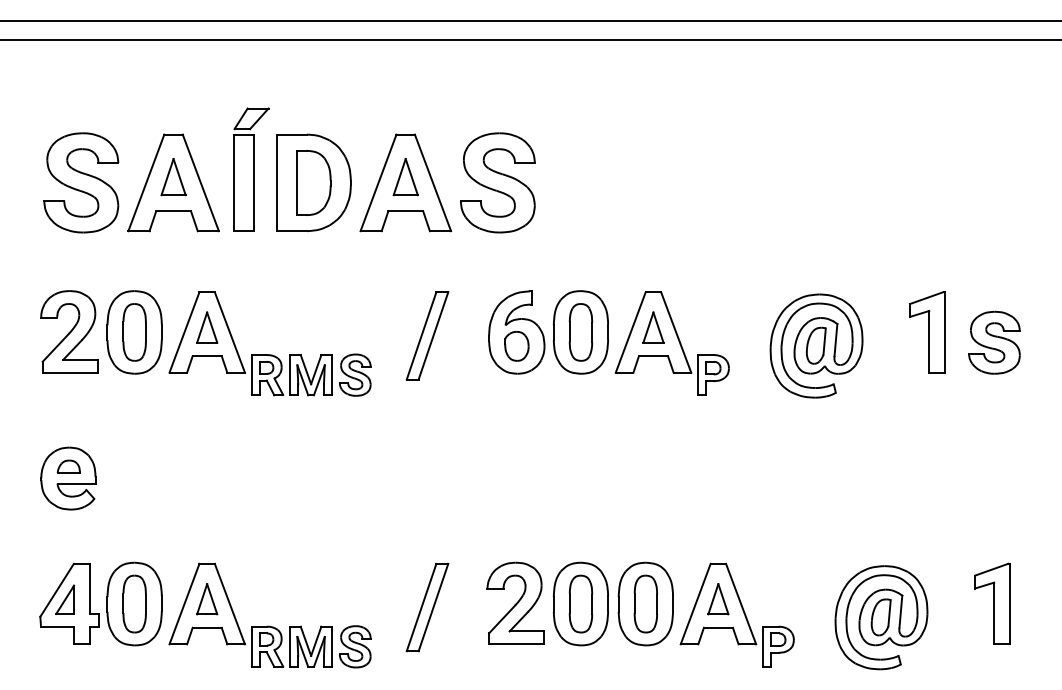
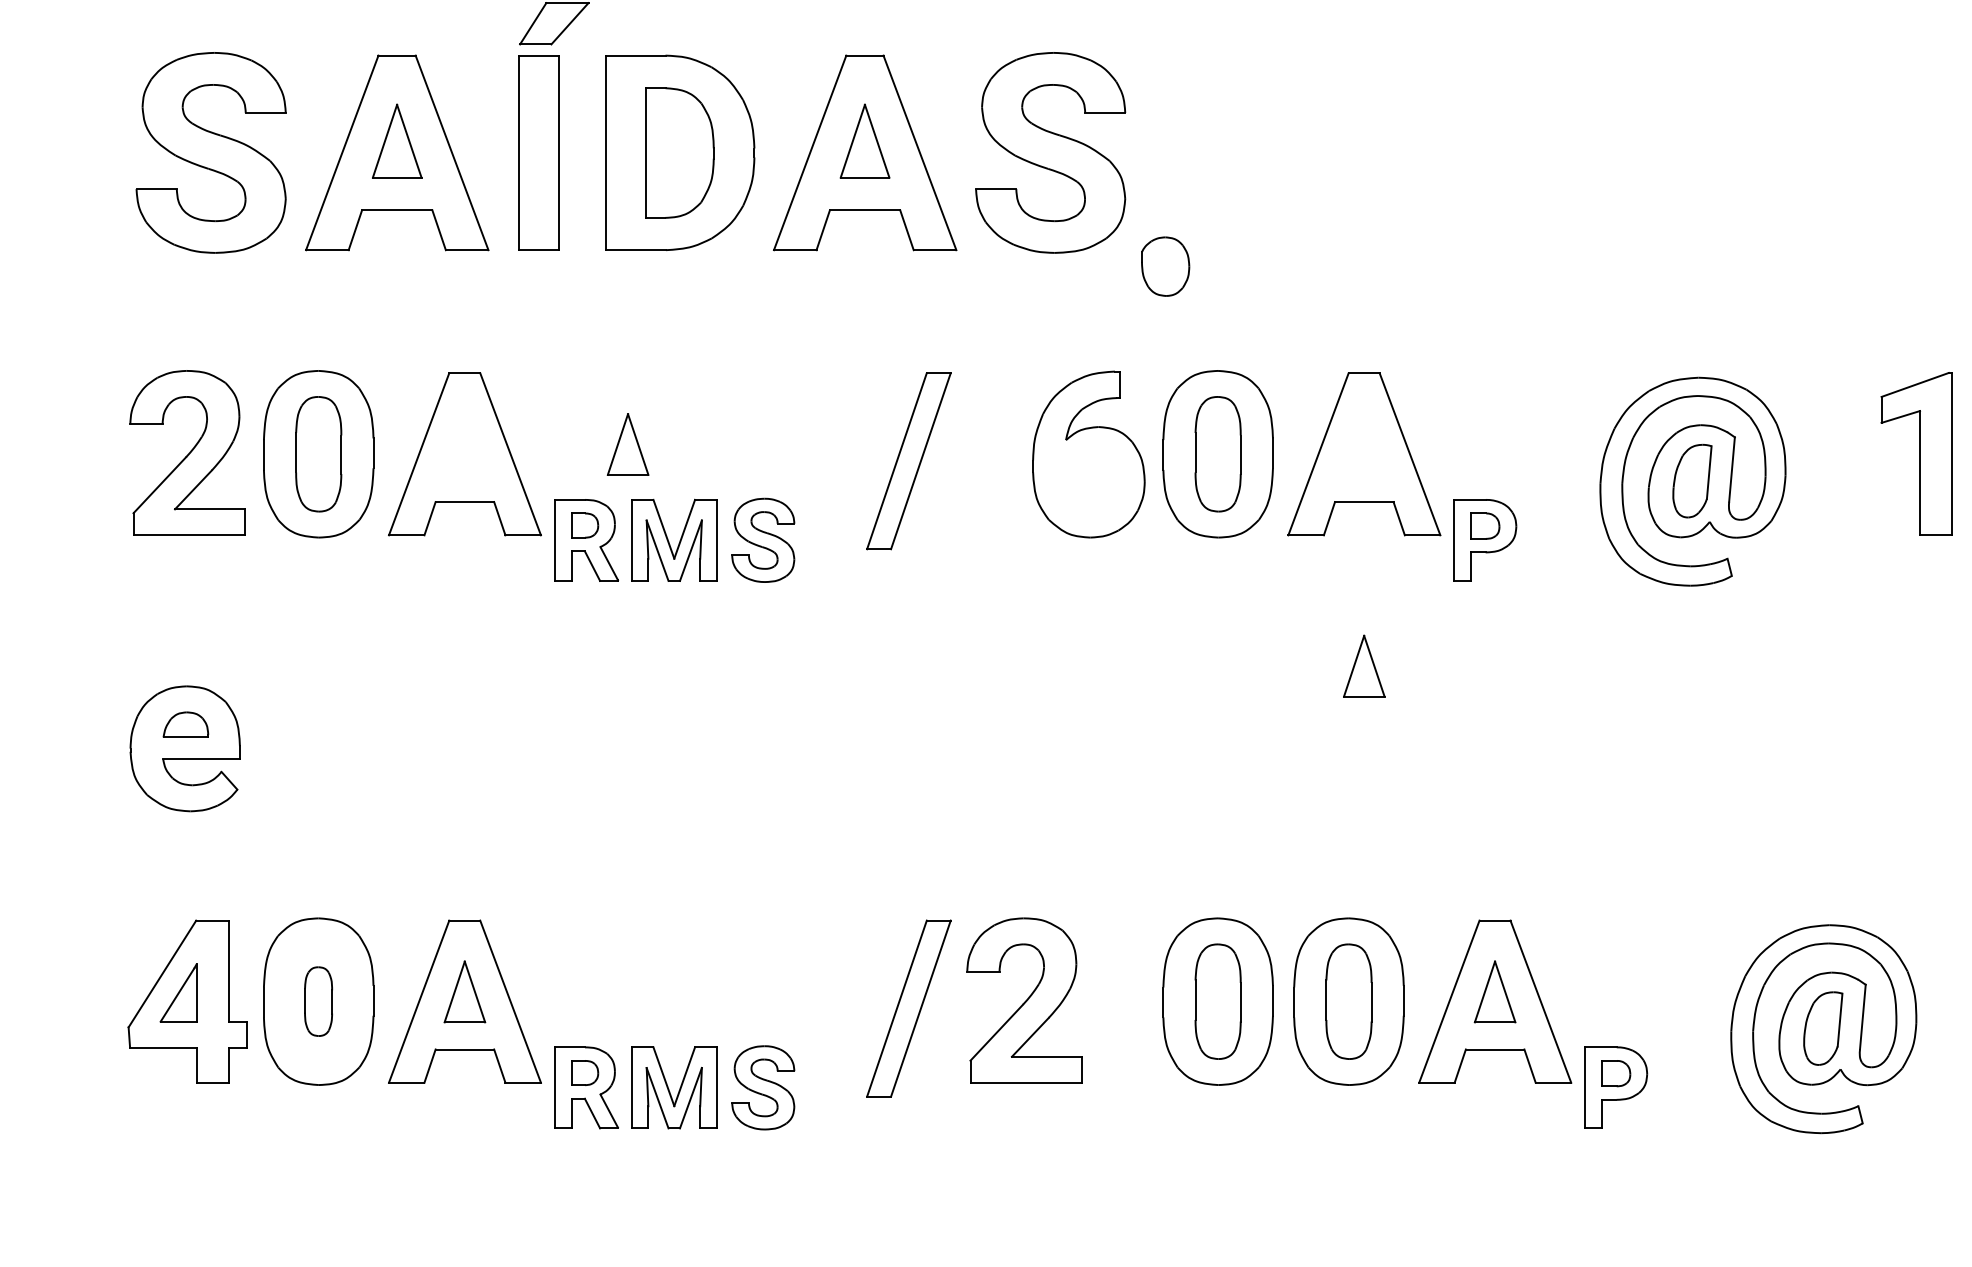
part: (207, 327) -> (628, 444), moved
part: (653, 327) -> (1364, 665), moved
part: (516, 346) -> (1164, 266), moved
part: (515, 602) -> (1023, 998), moved
part: (134, 603) -> (318, 1000), size x0.6

